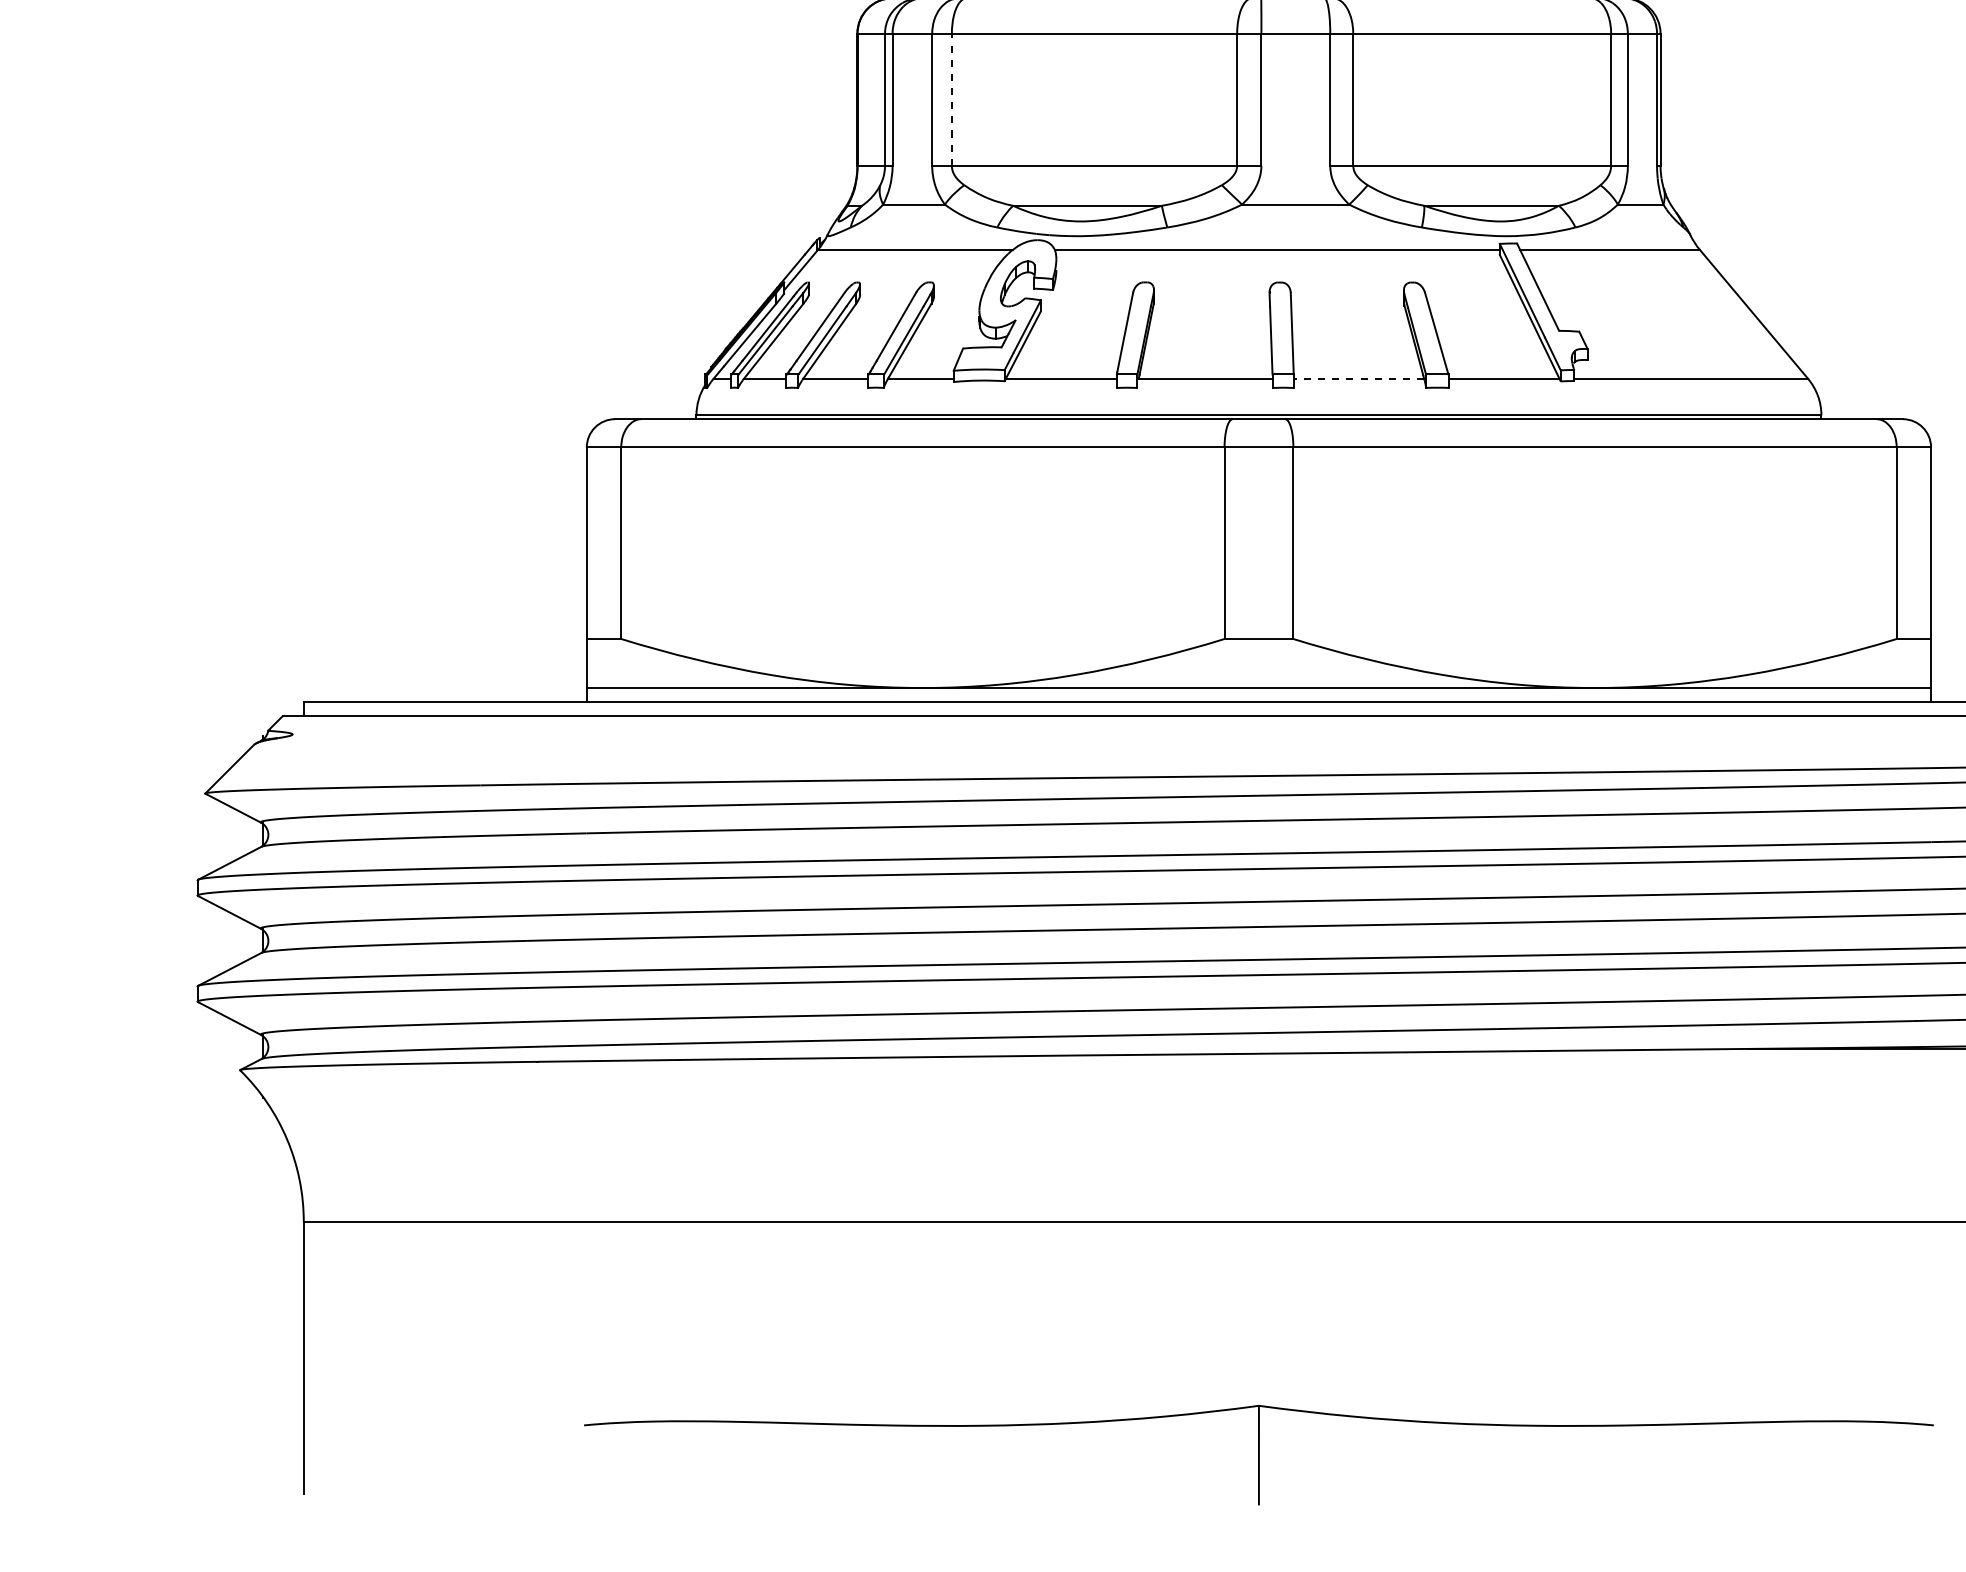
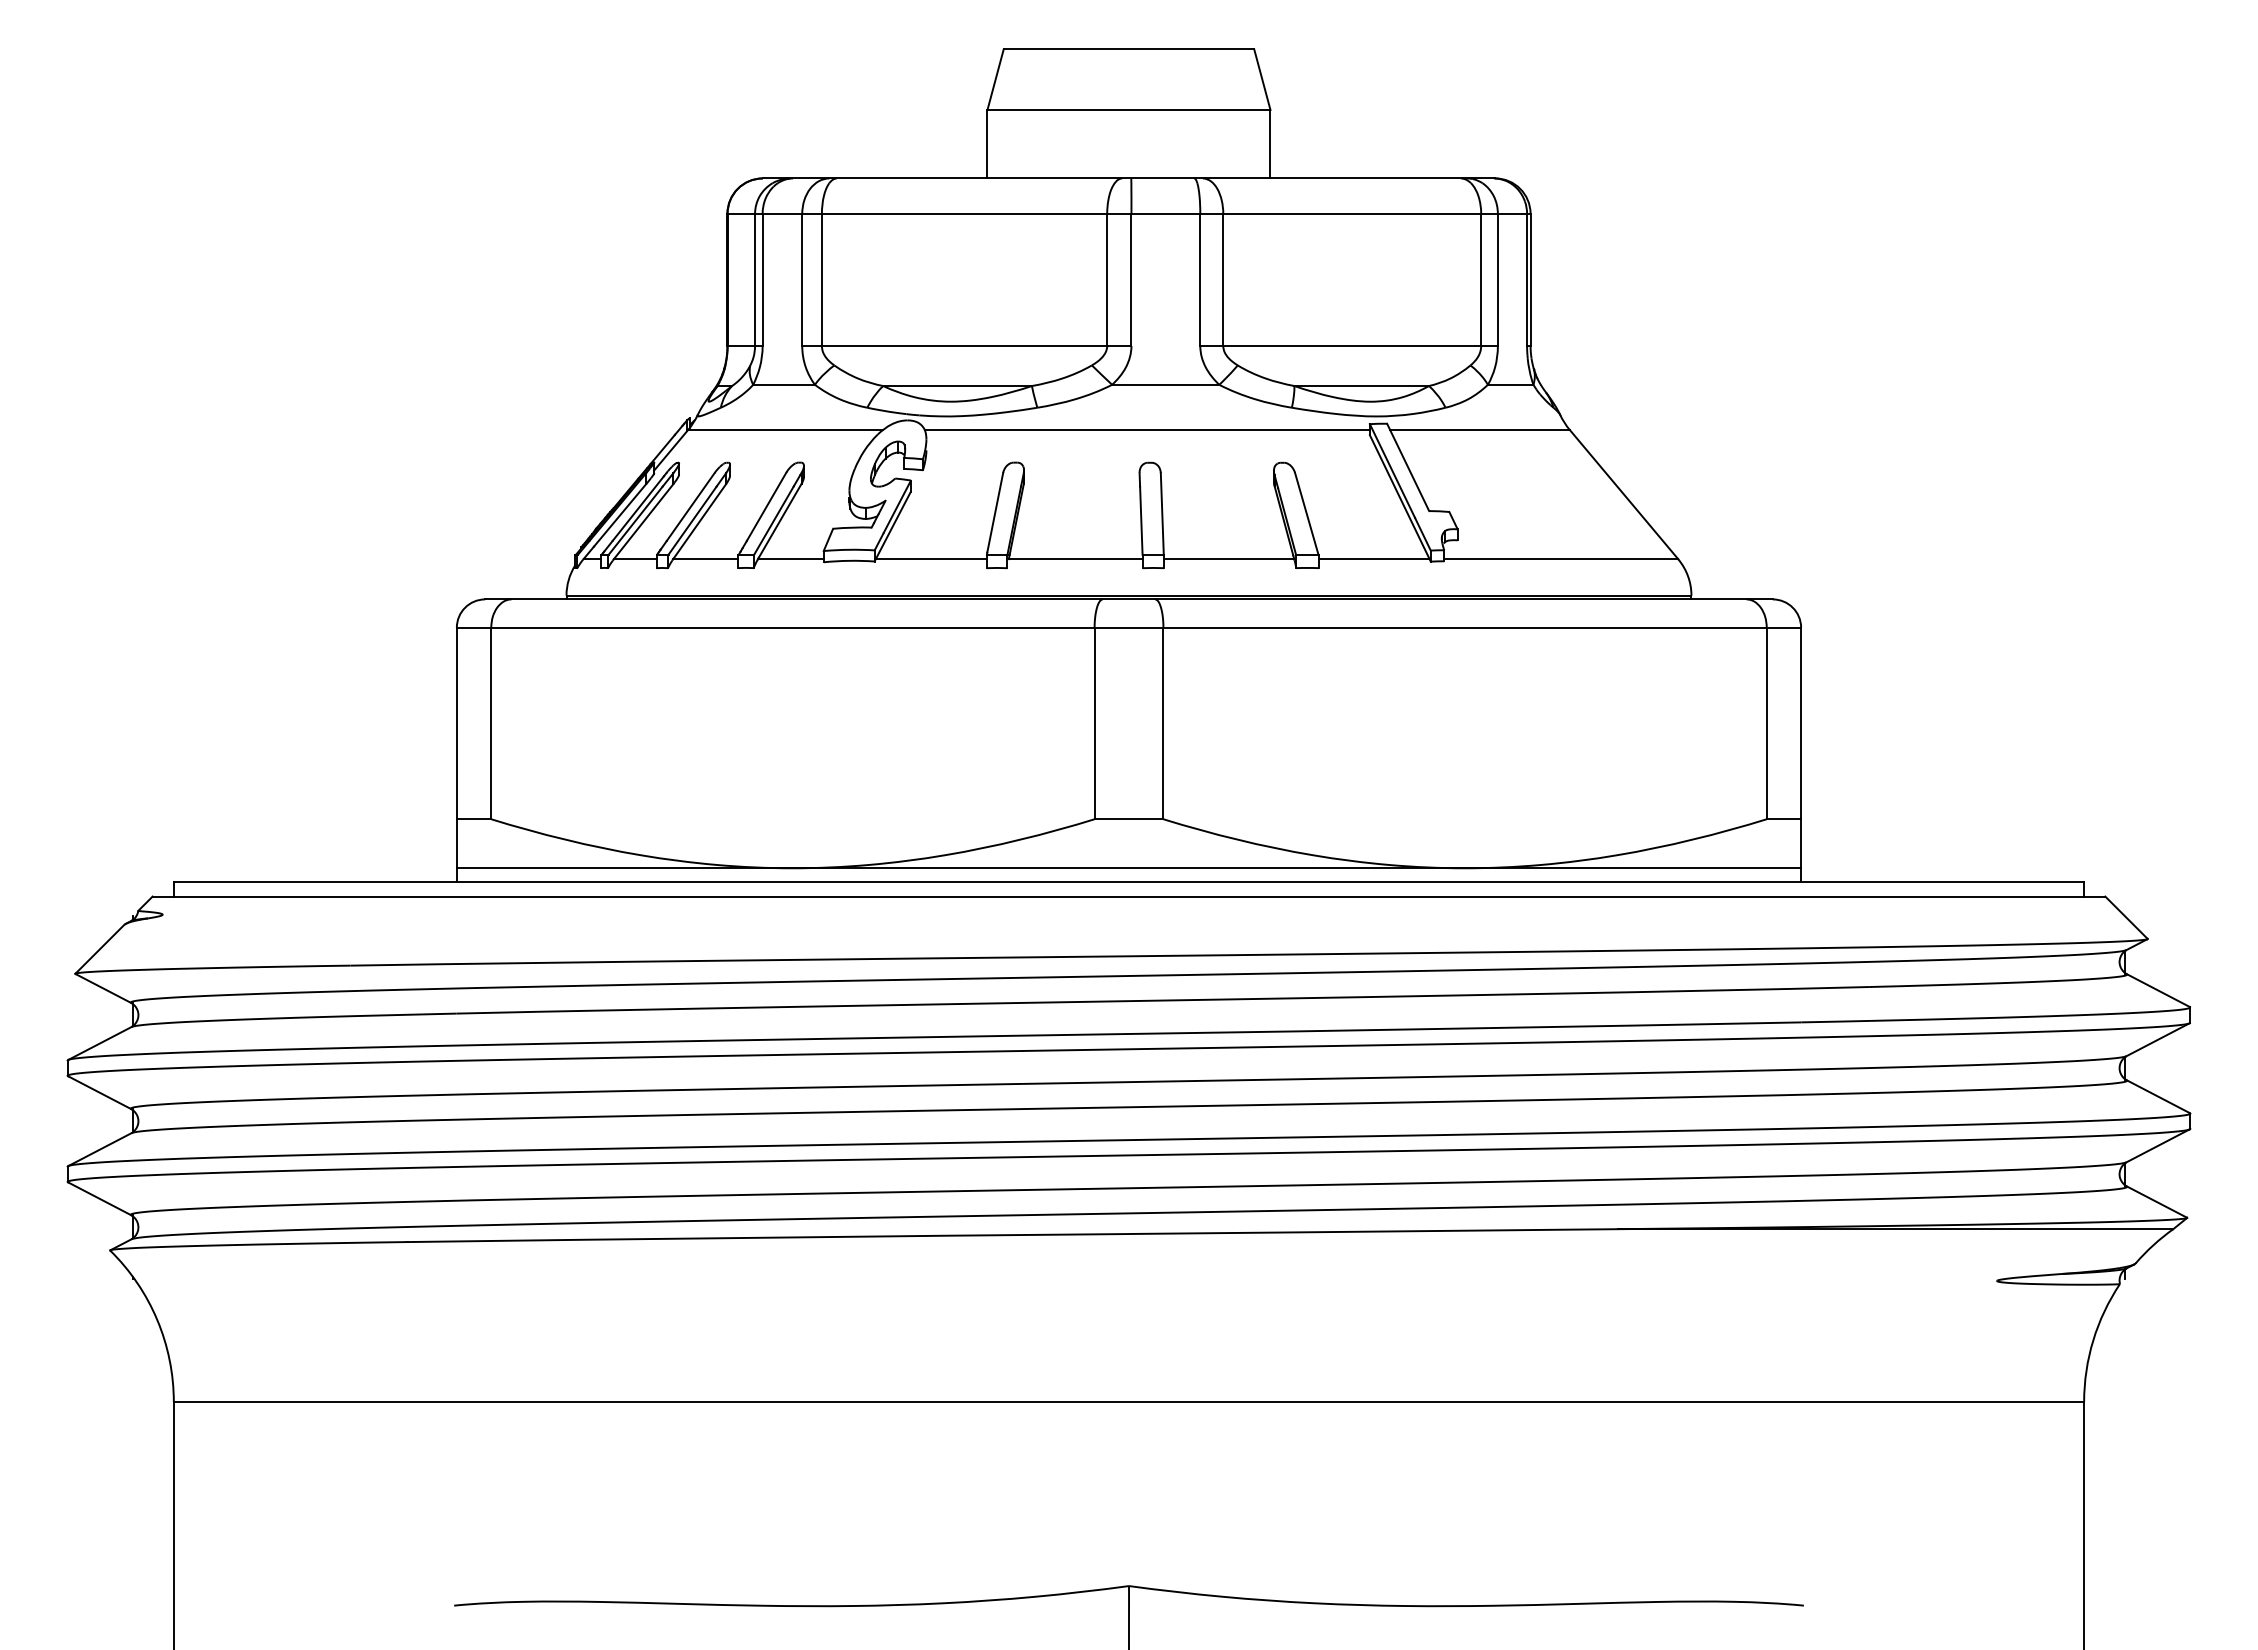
line: (951, 99) -> (821, 279), dashed -> solid
line: (1358, 379) -> (1228, 559), dashed -> solid

